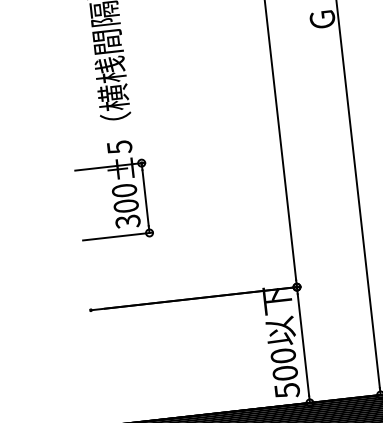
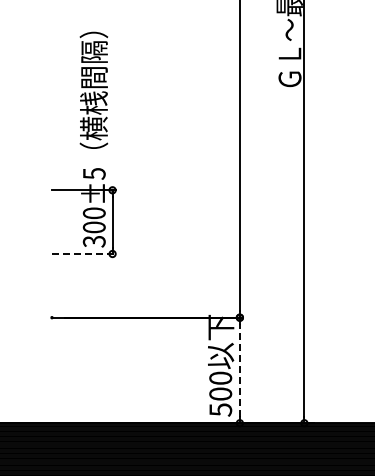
line: (117, 237) -> (83, 254), solid -> dashed
line: (302, 344) -> (239, 369), solid -> dashed

